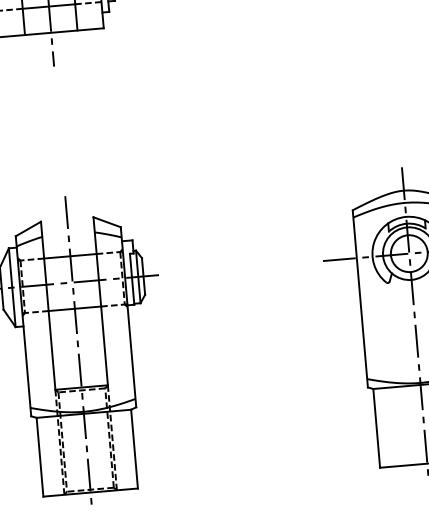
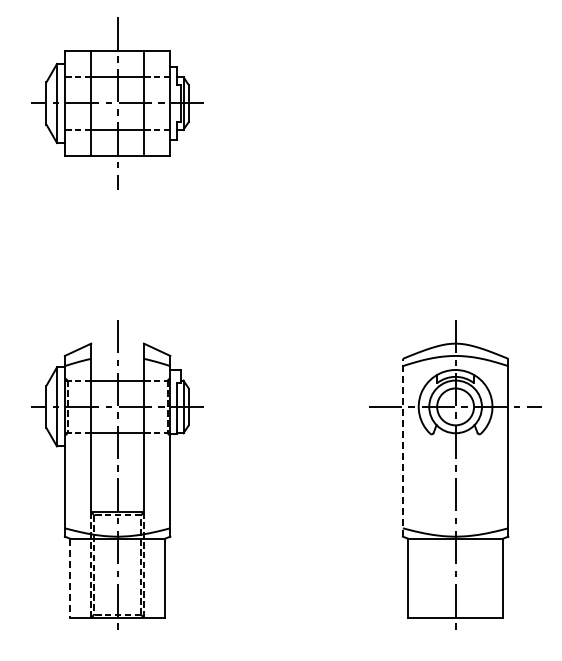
line: (359, 298) -> (402, 447), solid -> dashed
line: (40, 457) -> (70, 578), solid -> dashed

